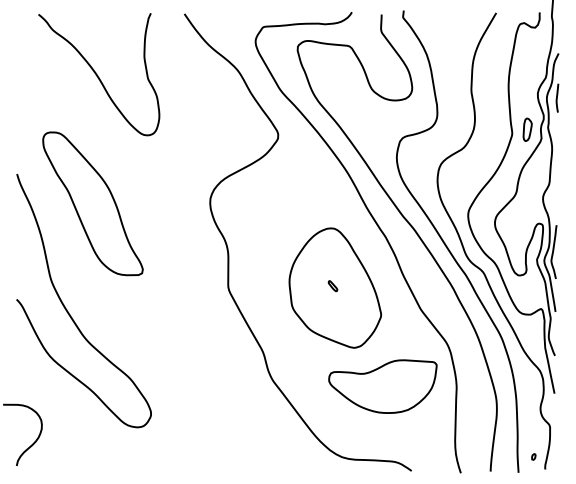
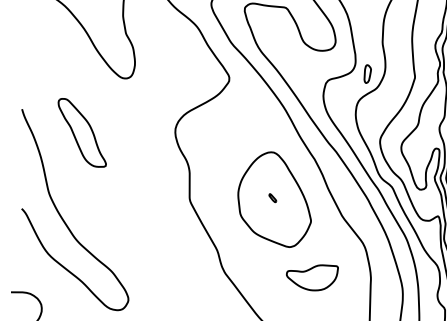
part: (527, 129) -> (367, 73), moved
part: (92, 203) -> (81, 132), size x0.6
part: (382, 386) -> (312, 277), size x0.6

